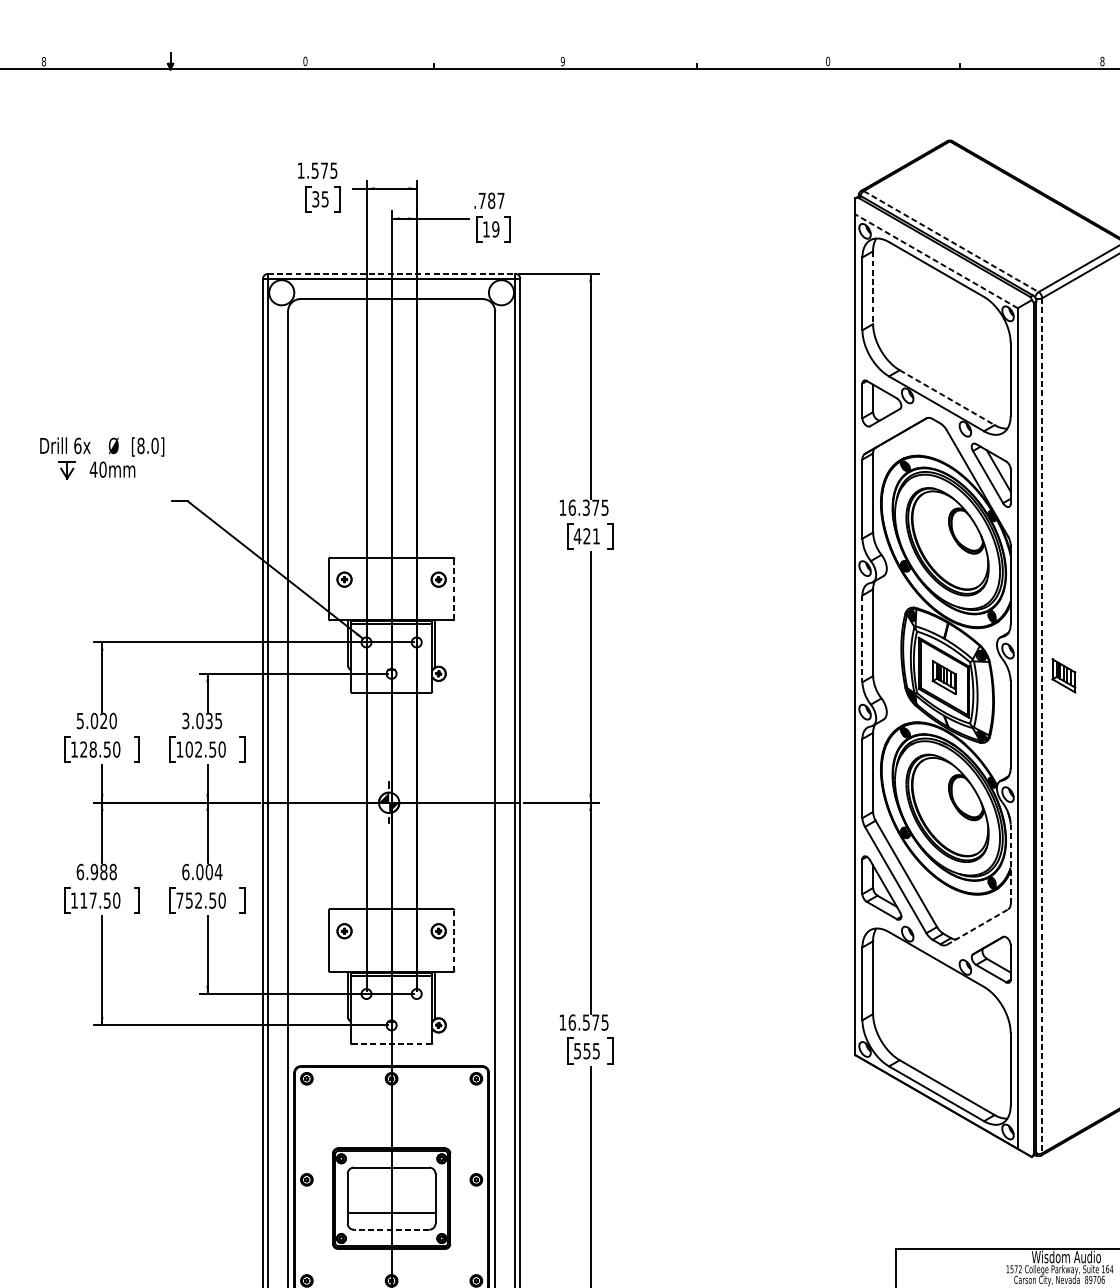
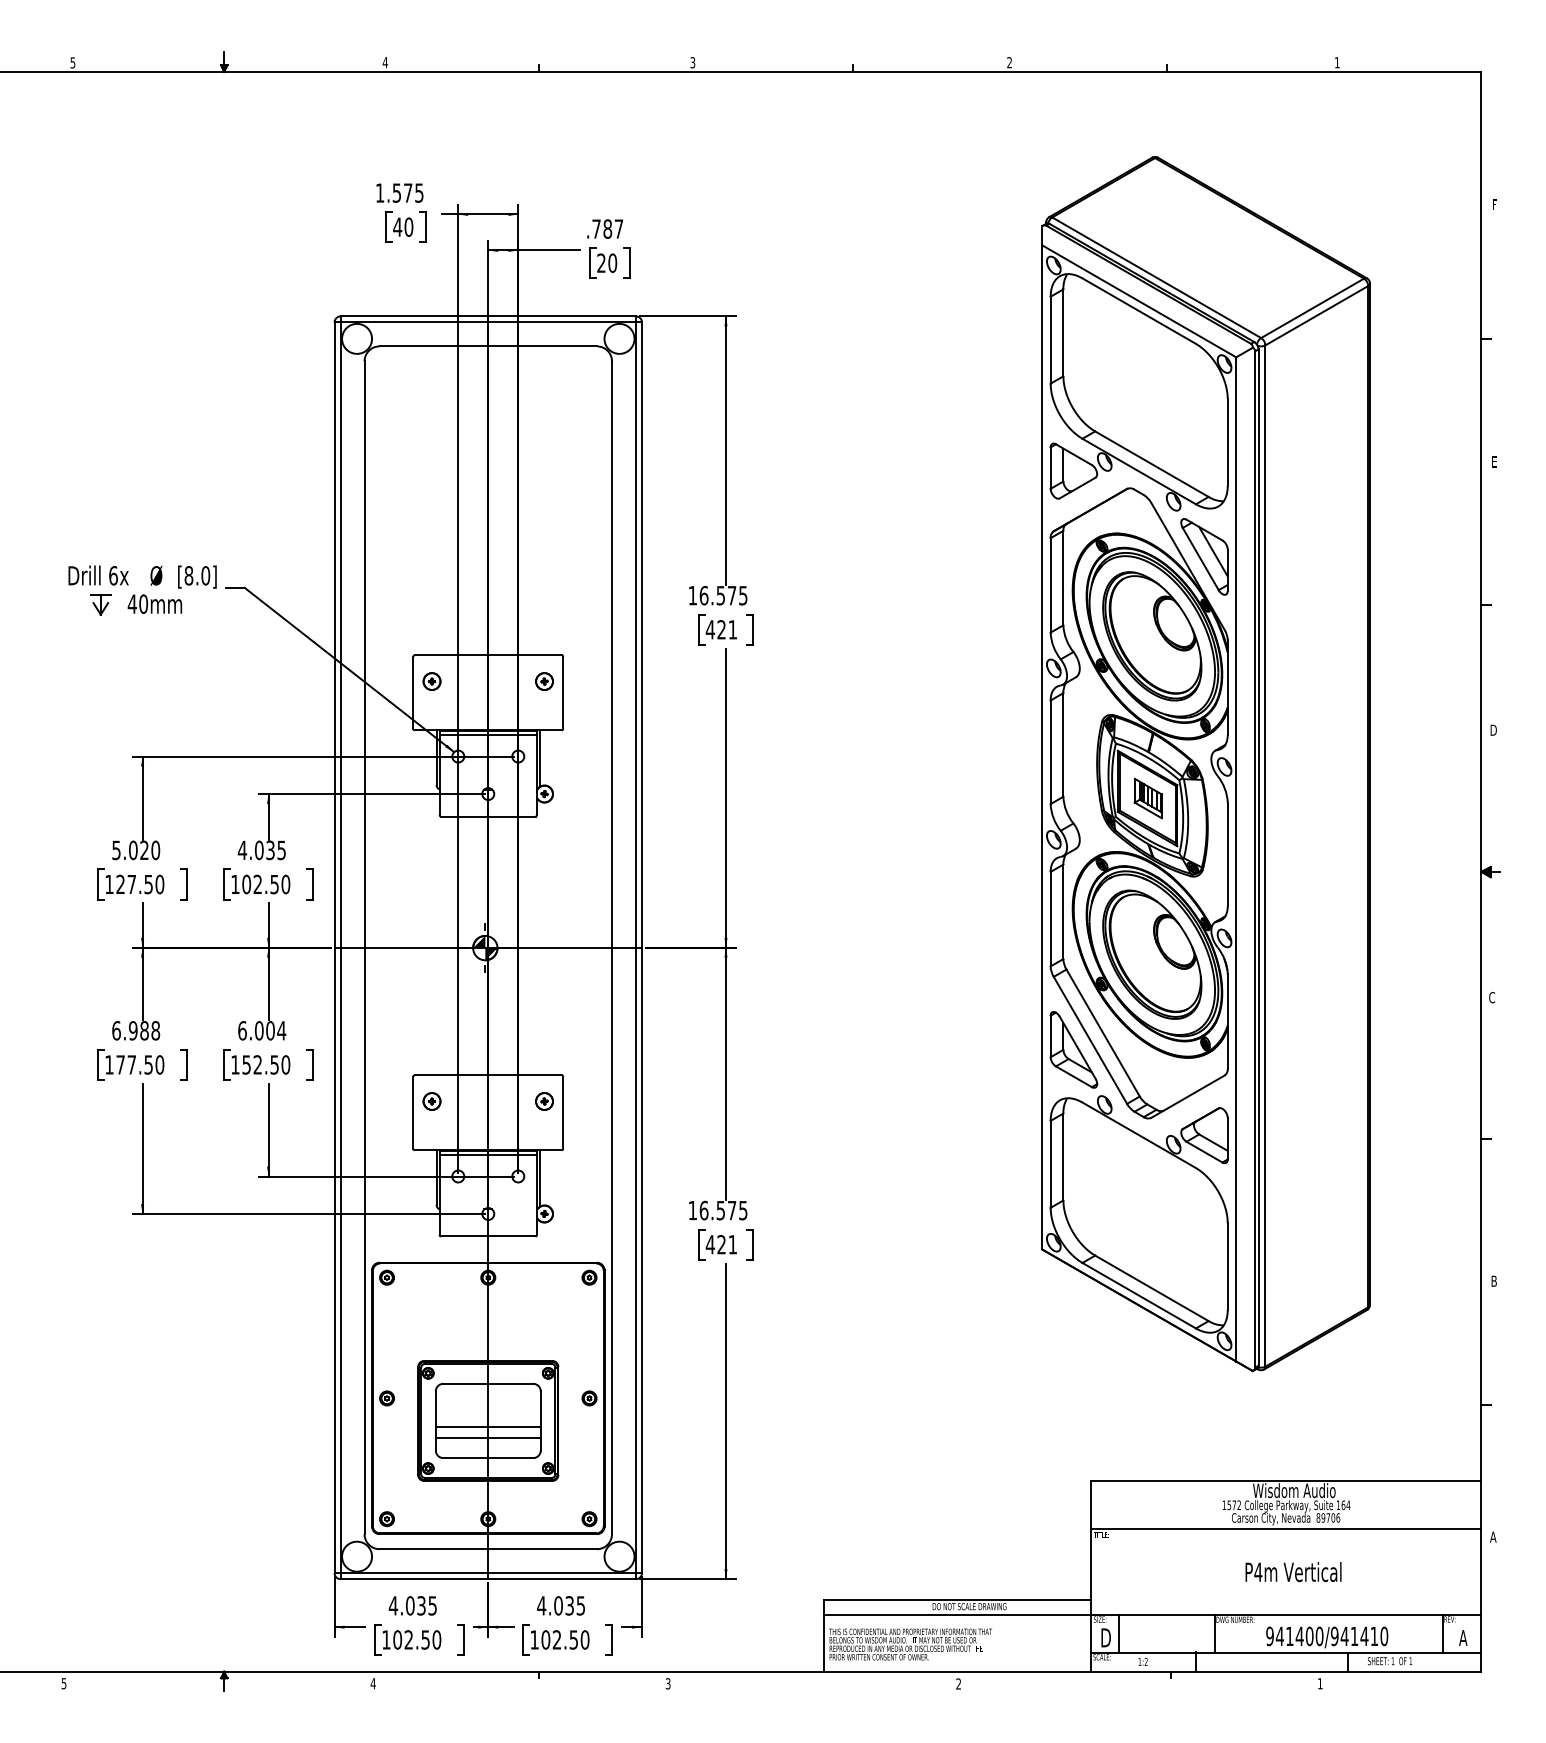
text: (43, 61) -> (72, 62), 8 -> 5
text: (304, 61) -> (384, 62), 0 -> 4
text: (562, 61) -> (692, 62), 9 -> 3
text: (827, 61) -> (1009, 62), 0 -> 2
text: (1101, 61) -> (1336, 62), 8 -> 1
text: (320, 198) -> (403, 226), 35 -> 40
text: (491, 228) -> (607, 262), 19 -> 20
line: (951, 241) -> (1156, 277), dashed -> solid
line: (935, 261) -> (1138, 301), dashed -> solid
line: (391, 274) -> (488, 316), dashed -> solid
line: (873, 288) -> (1063, 333), dashed -> solid
line: (946, 397) -> (1151, 464), dashed -> solid
part: (102, 458) -> (142, 590), moved
text: (586, 506) -> (721, 594), 16.375 -> 16.575
line: (454, 588) -> (563, 692), dashed -> solid
line: (862, 639) -> (1050, 752), dashed -> solid
part: (1063, 675) -> (1290, 796), removed
text: (185, 721) -> (242, 850), 3.035 -> 4.035
line: (1042, 726) -> (1265, 856), dashed -> solid
text: (92, 749) -> (131, 884), 128.50 -> 127.50
line: (1010, 863) -> (1227, 1020), dashed -> solid
text: (83, 900) -> (120, 1064), 117.50 -> 177.50
text: (179, 900) -> (235, 1064), 752.50 -> 152.50
line: (977, 927) -> (1188, 1096), dashed -> solid
line: (454, 940) -> (563, 1112), dashed -> solid
line: (391, 1044) -> (488, 1236), dashed -> solid
text: (586, 1050) -> (720, 1244), 555 -> 421
line: (390, 1204) -> (487, 1427), added
line: (391, 1230) -> (488, 1458), dashed -> solid

